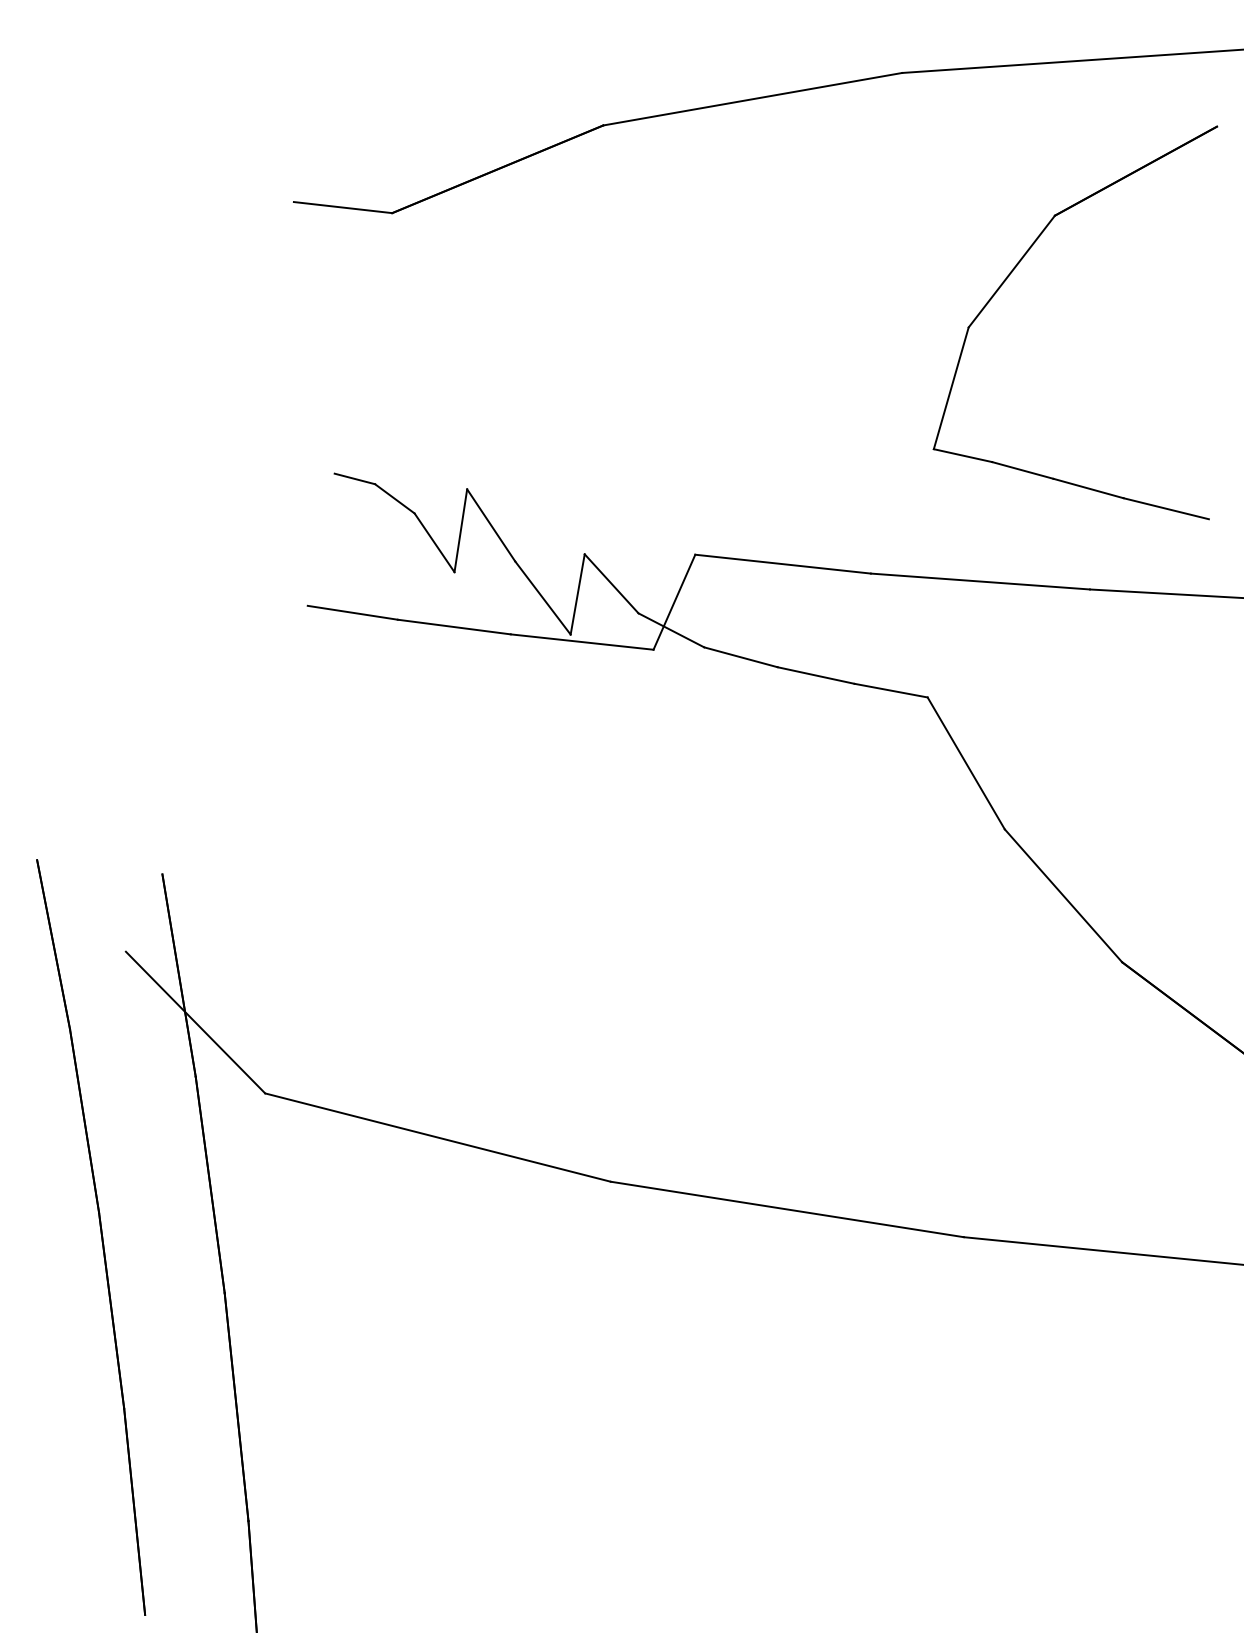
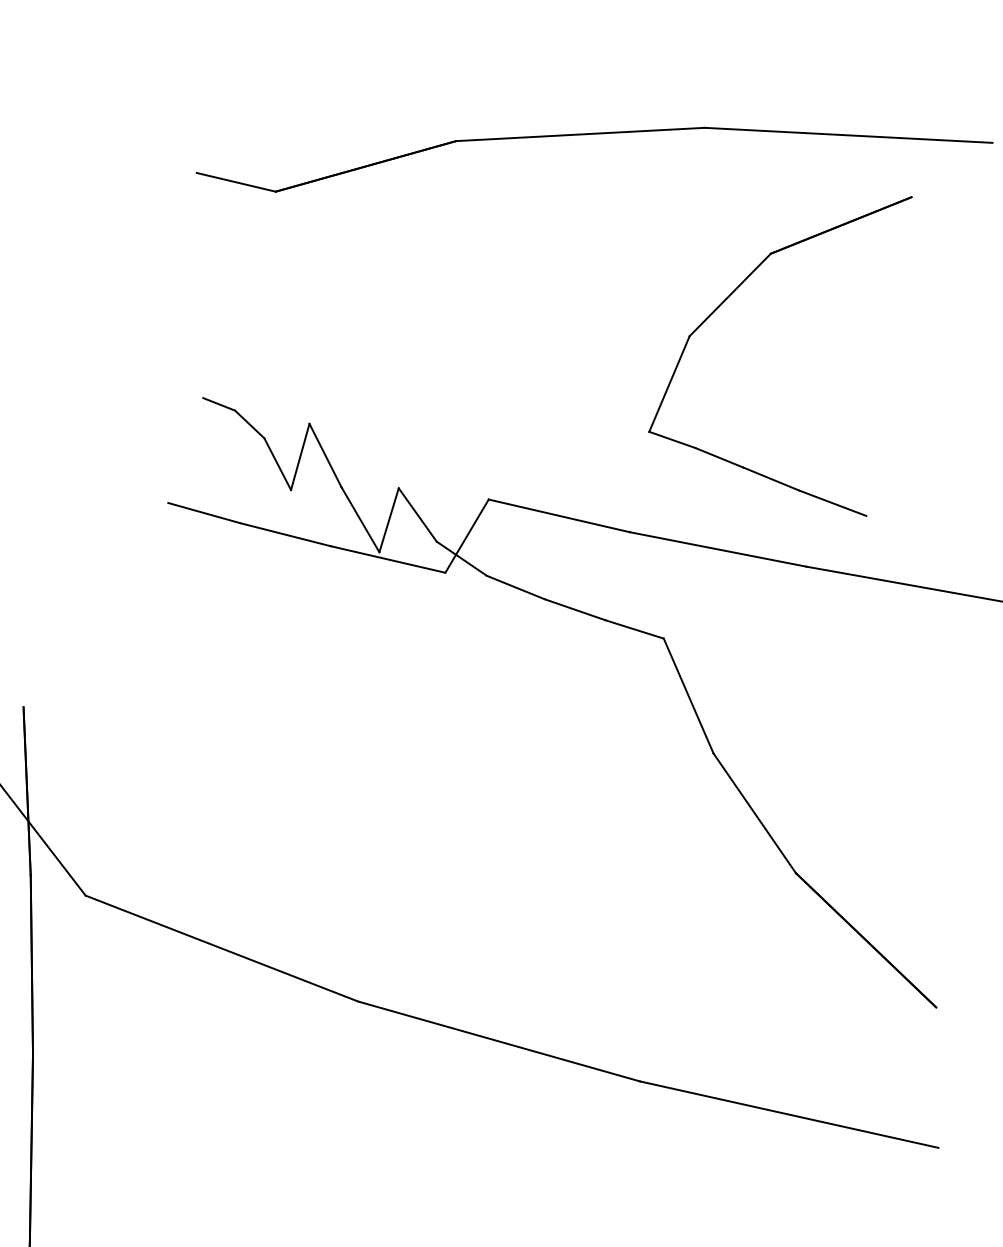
part: (1013, 271) -> (731, 295), moved

